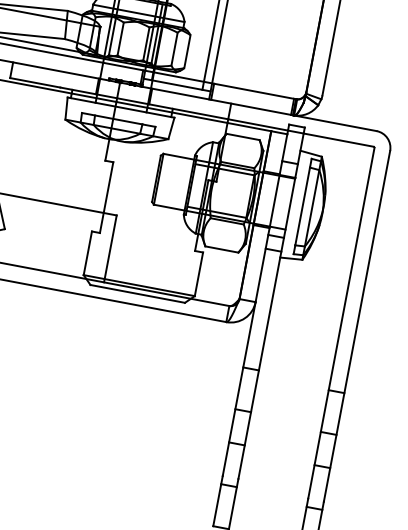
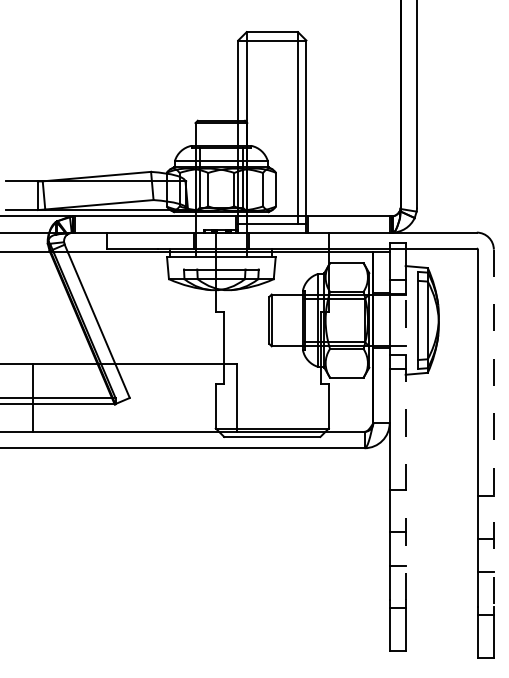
line: (356, 326) -> (493, 428), solid -> dashed
line: (266, 328) -> (405, 446), solid -> dashed

